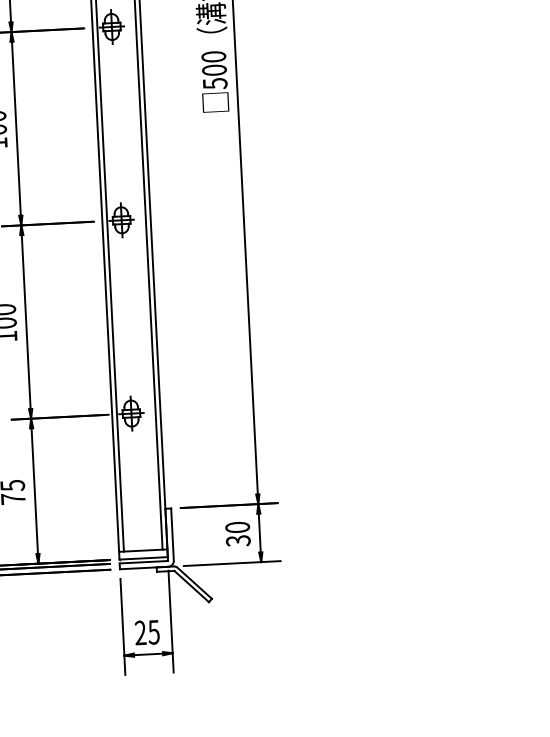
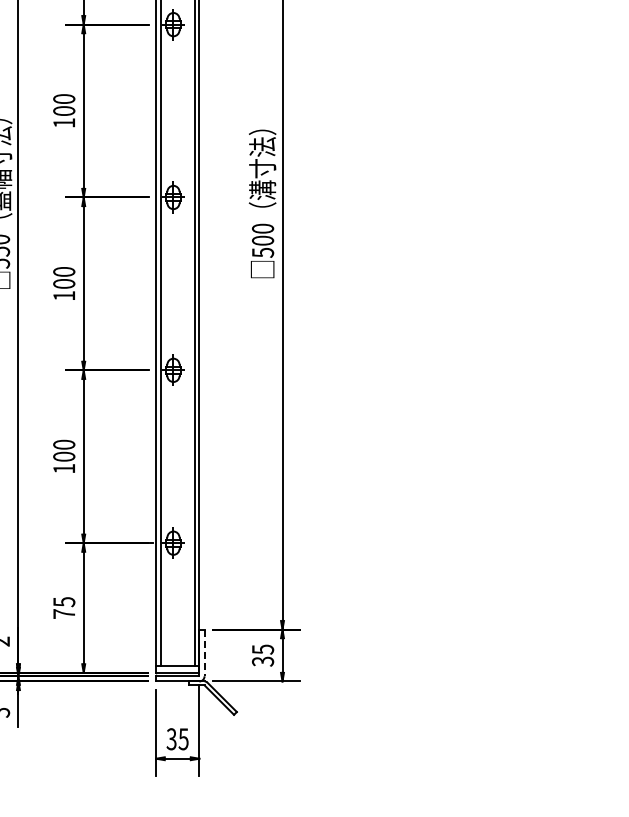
text: (237, 527) -> (262, 649), 30 -> 35
line: (172, 535) -> (204, 653), solid -> dashed
text: (140, 633) -> (171, 739), 25 -> 35

